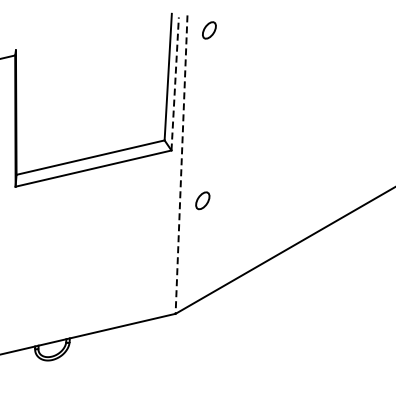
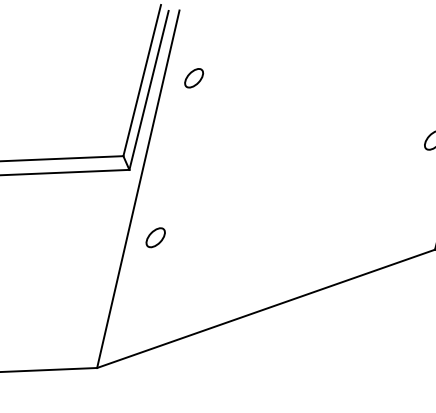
part: (209, 30) -> (194, 78), moved
line: (175, 83) -> (149, 89), dashed -> solid
line: (181, 165) -> (138, 190), dashed -> solid

